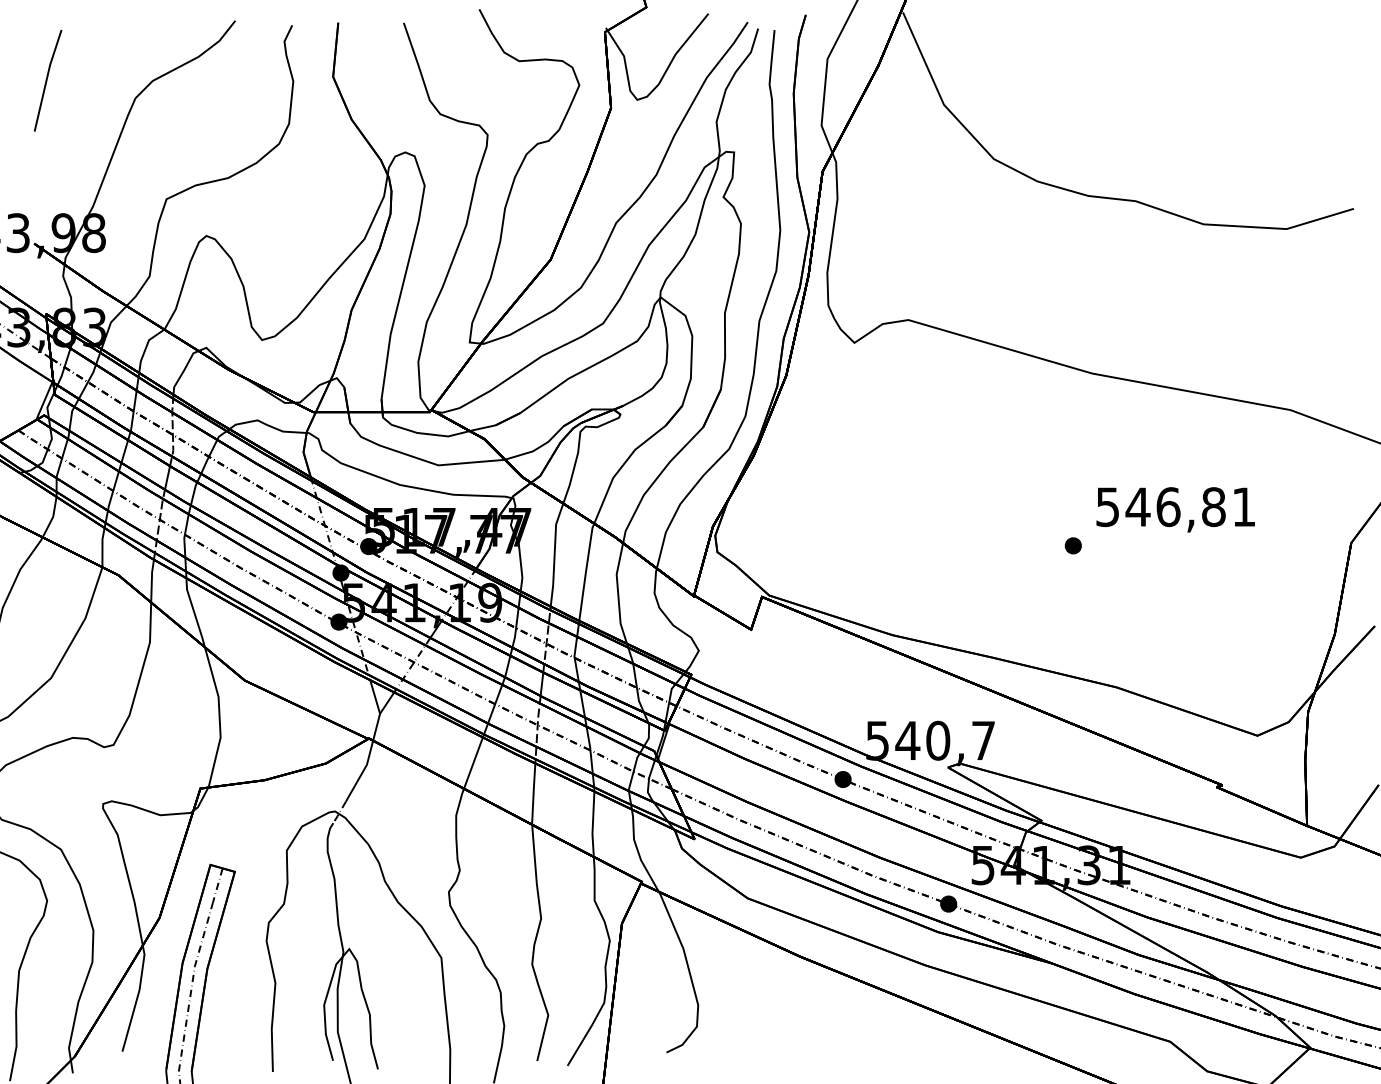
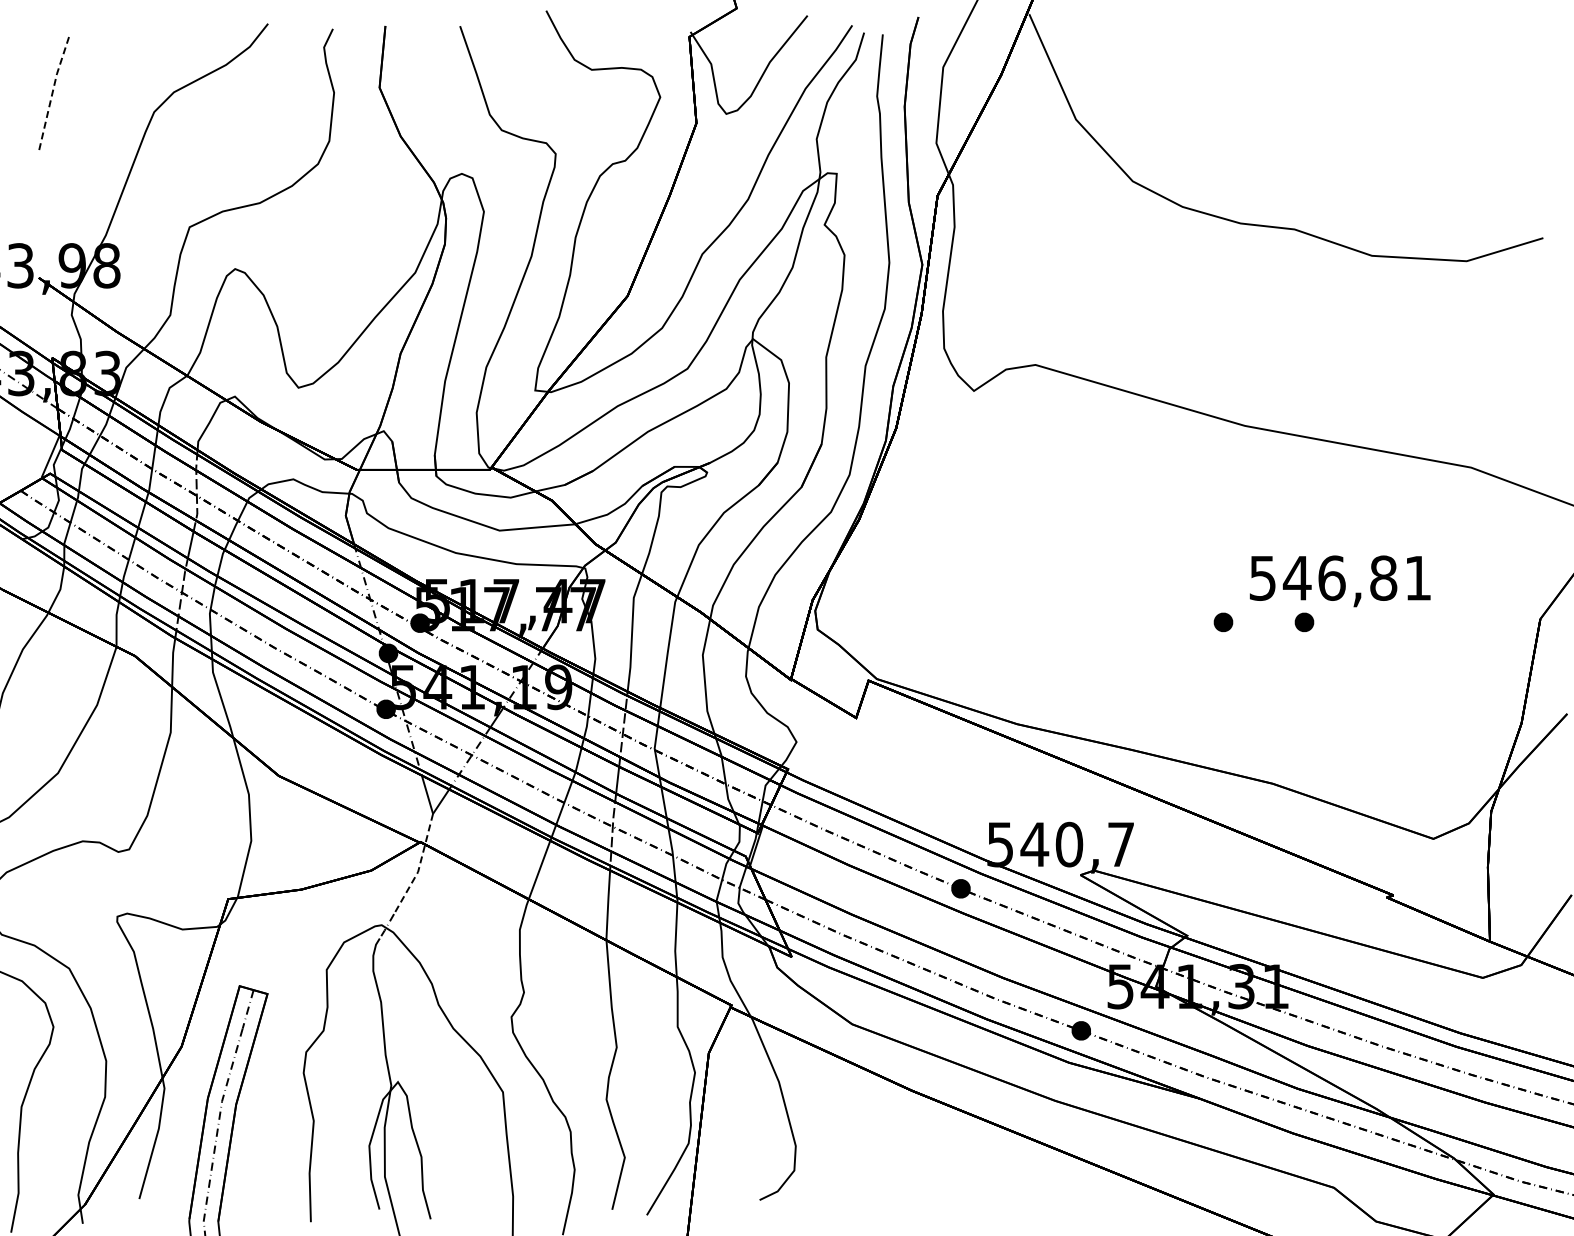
line: (46, 80) -> (52, 91), solid -> dashed
part: (1144, 545) -> (1304, 621), added
line: (368, 760) -> (419, 867), solid -> dashed

